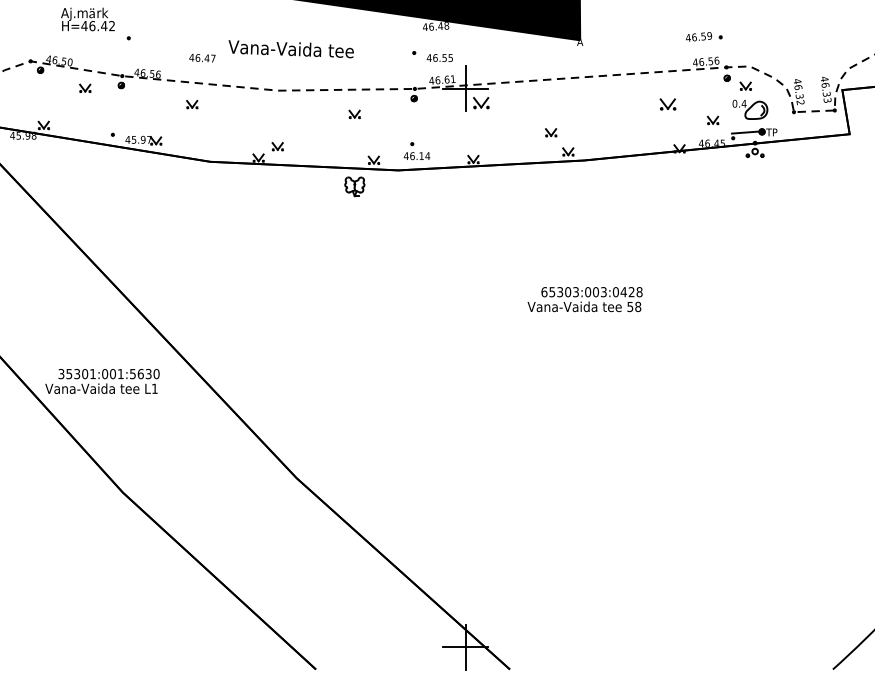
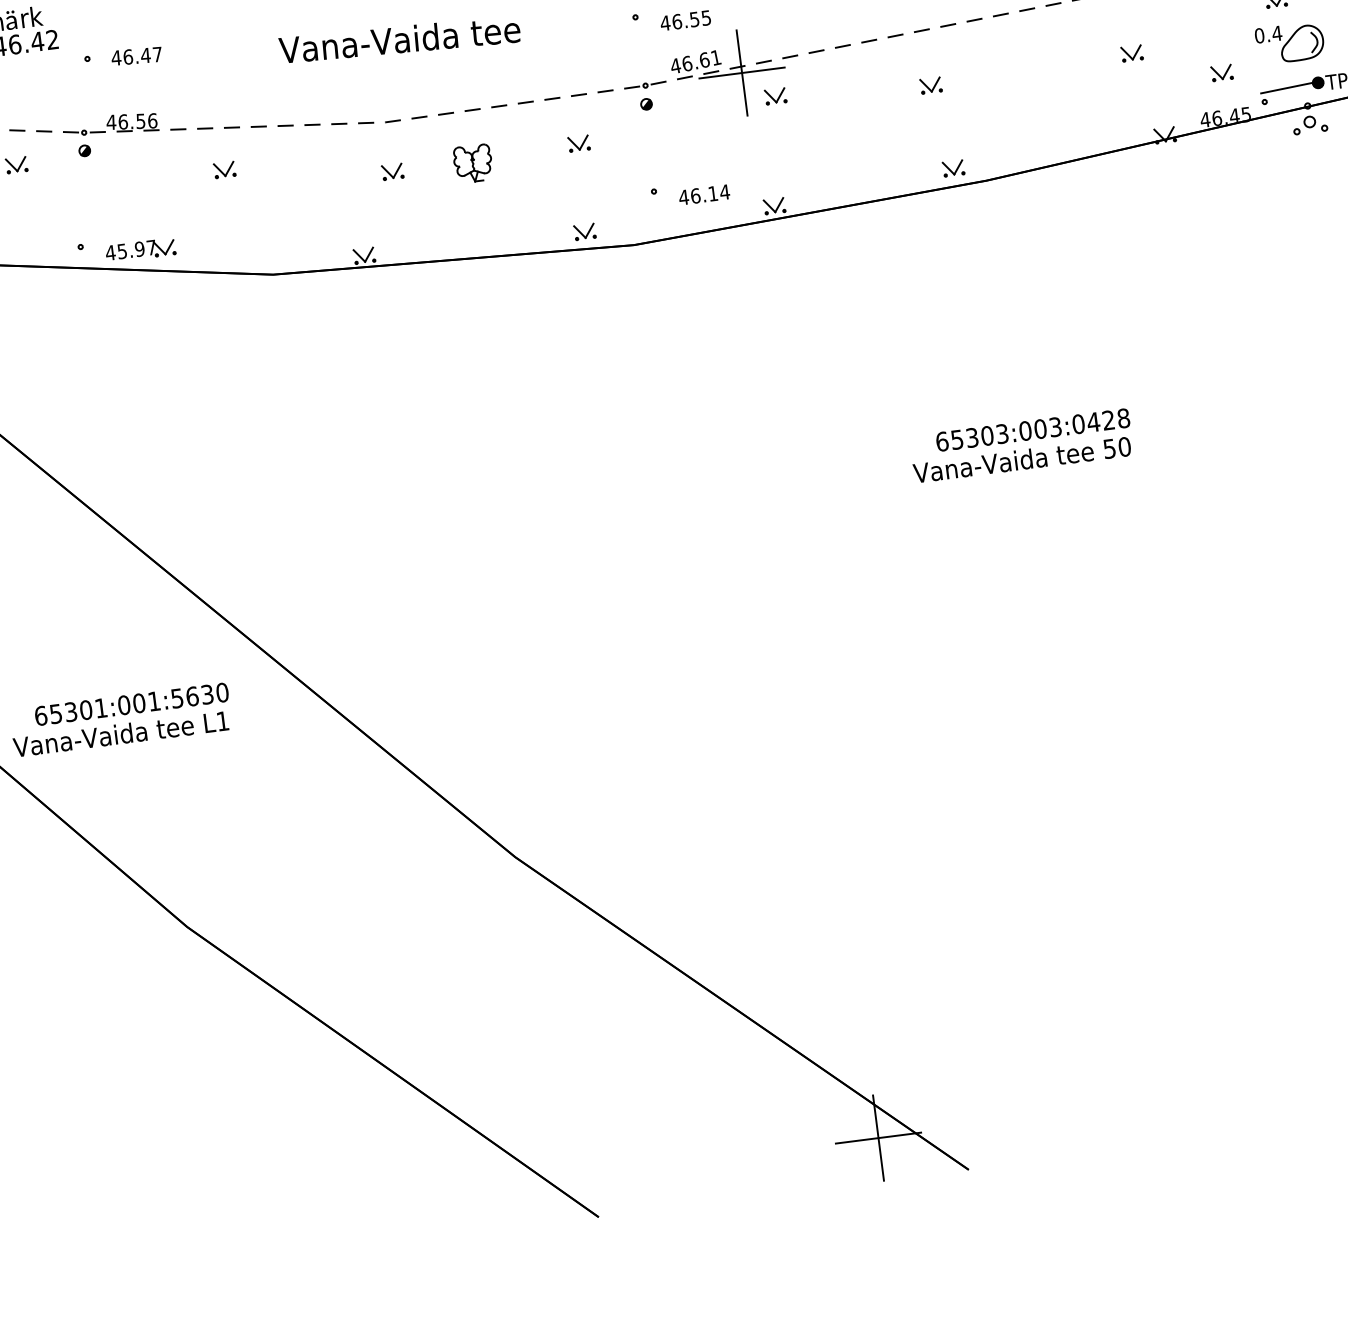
text: (202, 58) -> (136, 56), moved
part: (481, 102) -> (775, 95), size x0.71
part: (667, 104) -> (1131, 53), size x0.71
part: (354, 114) -> (578, 143), moved
part: (551, 132) -> (931, 85), moved
part: (277, 146) -> (392, 171), moved
text: (416, 156) -> (703, 195), moved
part: (354, 186) -> (472, 163), moved
text: (638, 306) -> (1125, 446), 58 -> 50
text: (61, 374) -> (41, 716), 35301:001:5630 -> 65301:001:5630

